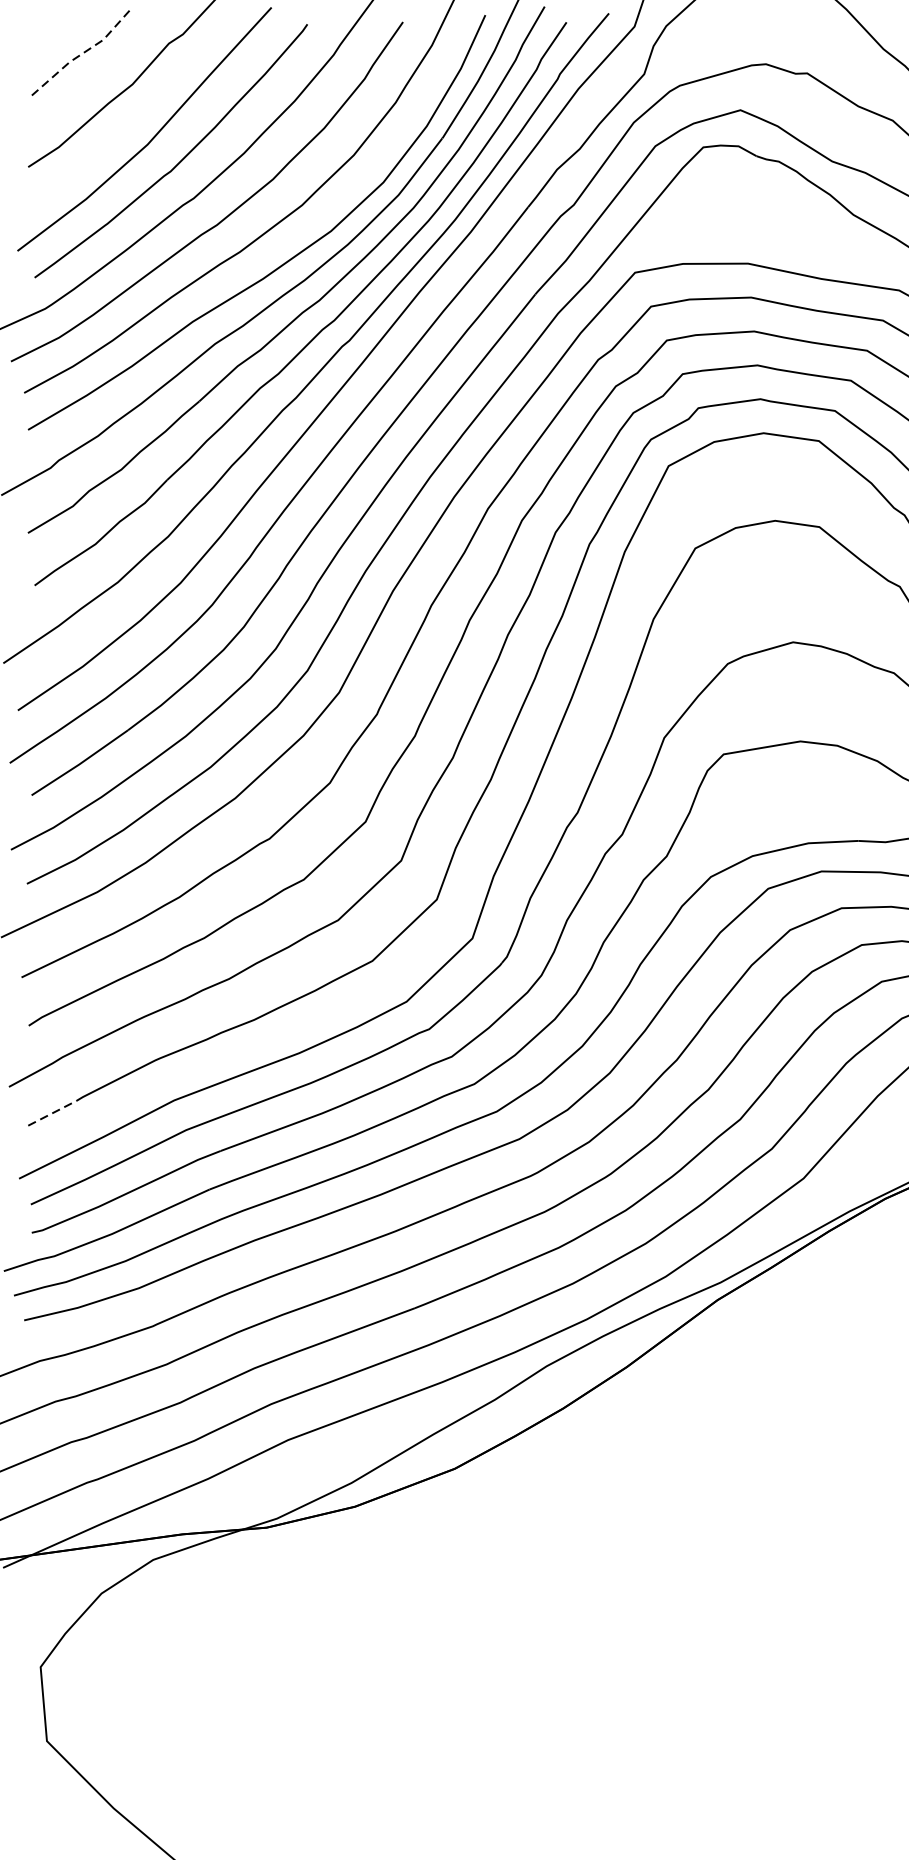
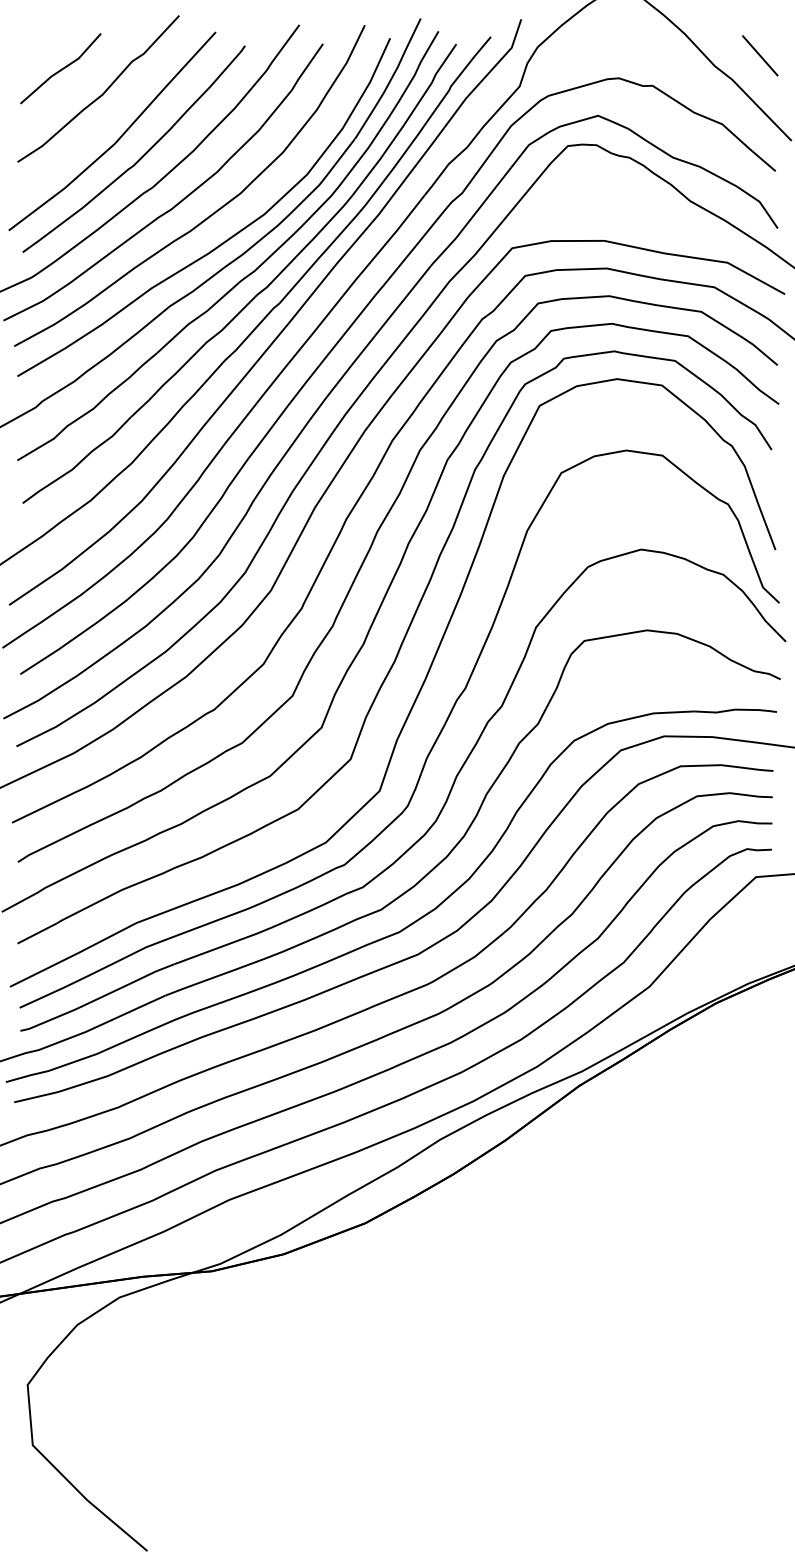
line: (83, 53) -> (62, 69), dashed -> solid
line: (52, 1113) -> (37, 933), dashed -> solid

